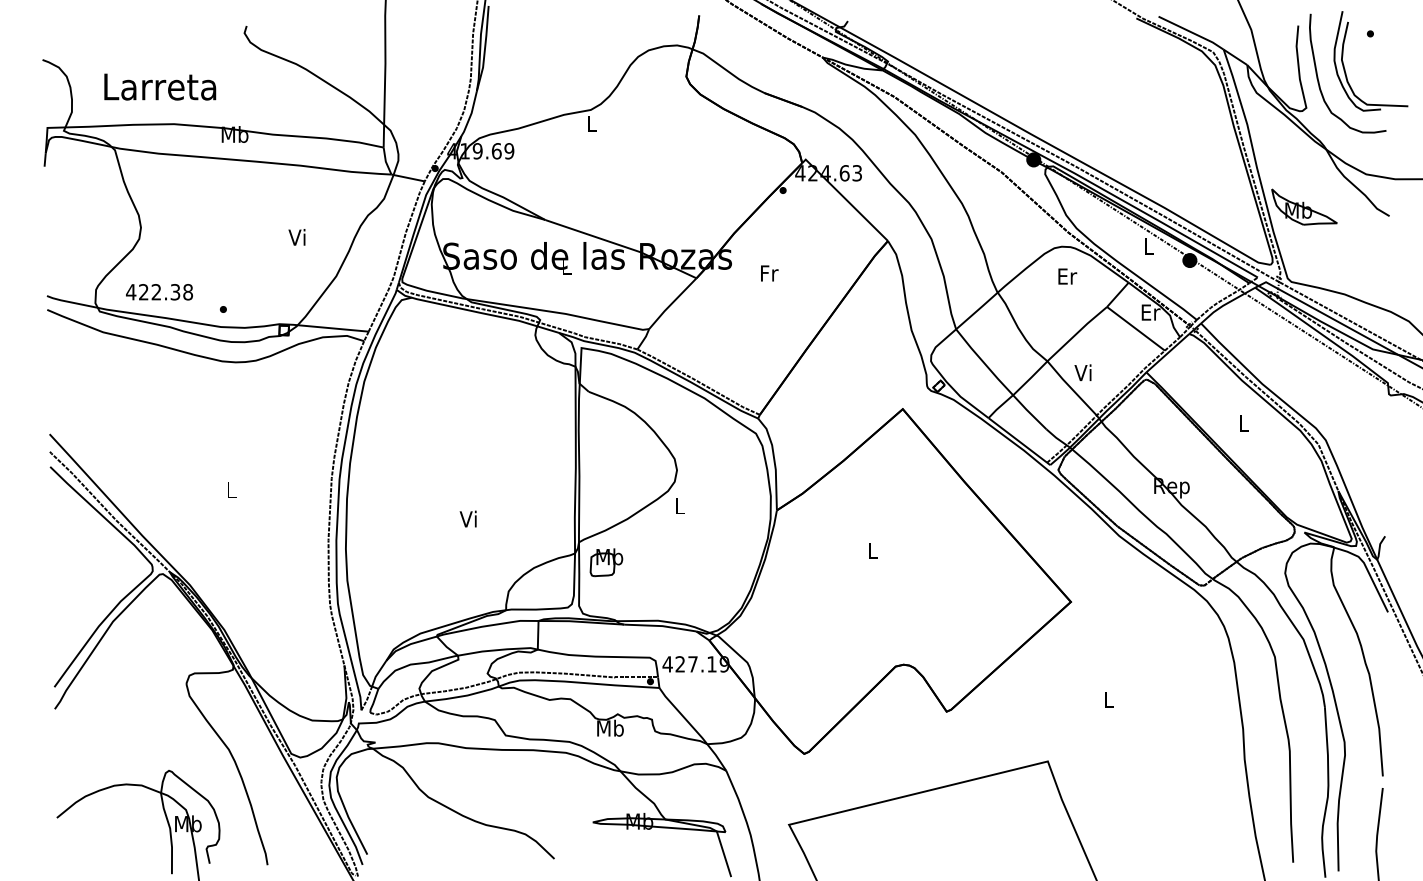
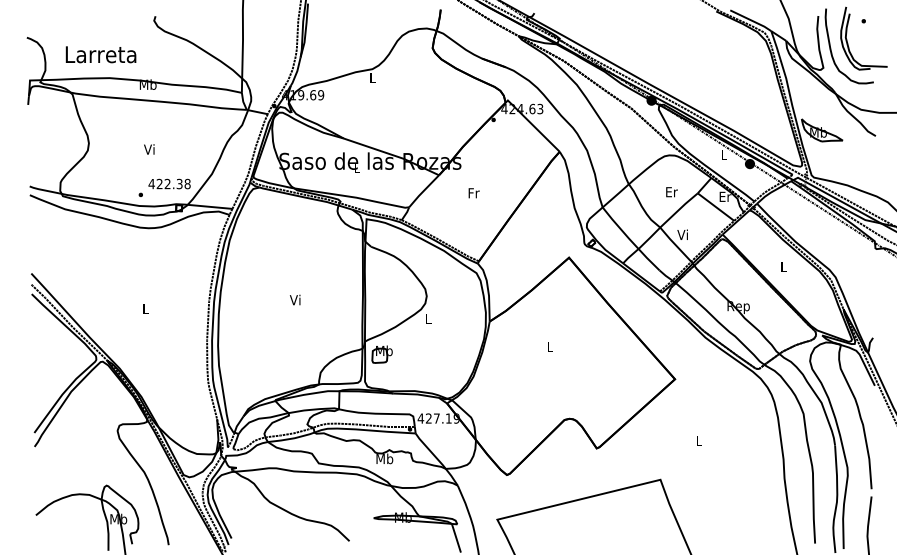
text: (297, 237) -> (149, 149), moved
text: (768, 273) -> (473, 193), moved
text: (1066, 277) -> (671, 192), moved
text: (159, 291) -> (169, 183), moved
text: (468, 518) -> (295, 299), moved

